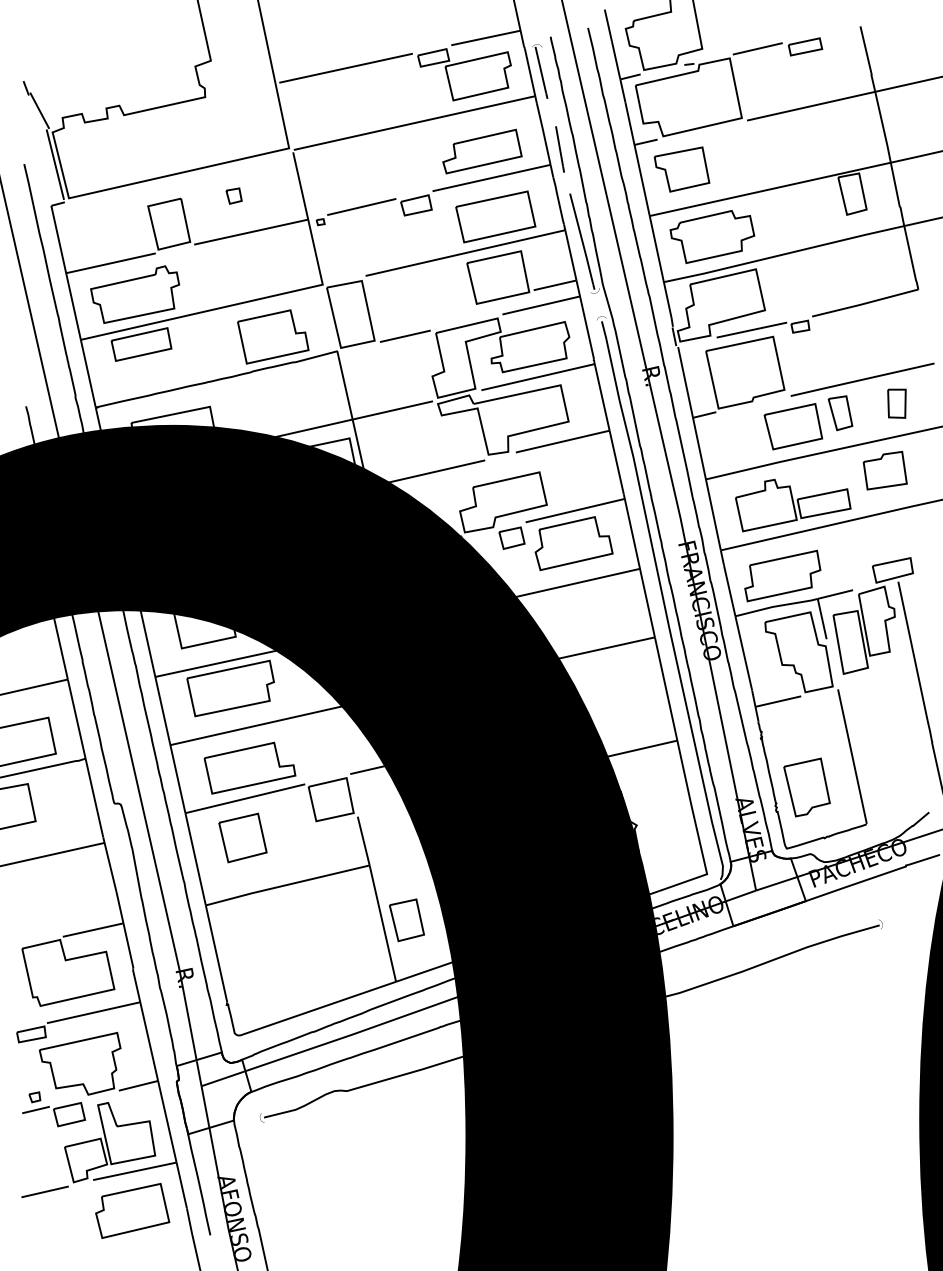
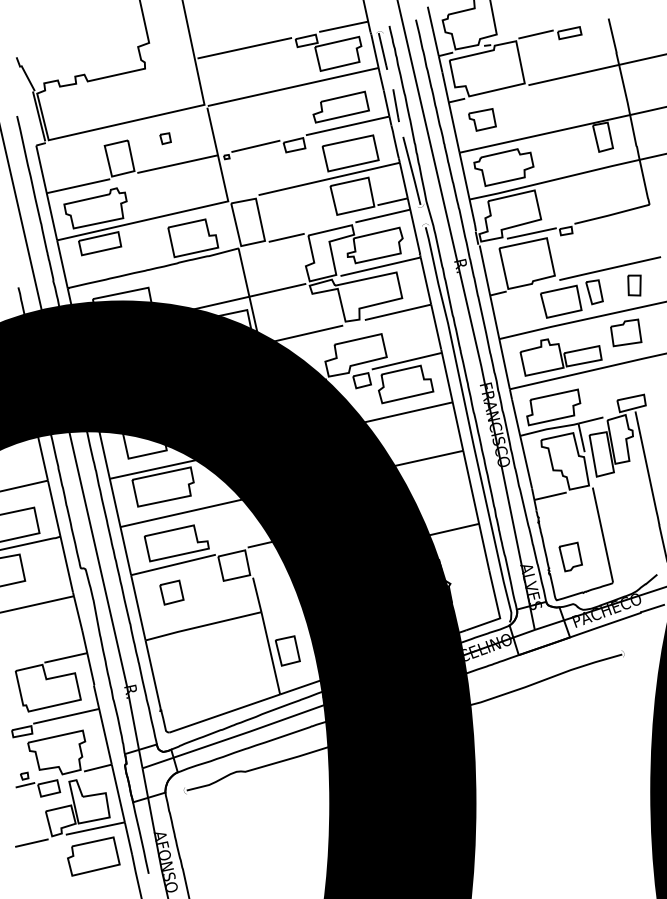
part: (682, 169) -> (482, 119), size x0.7
part: (806, 786) -> (570, 556), size x0.7
part: (242, 837) -> (171, 592), size x0.7

